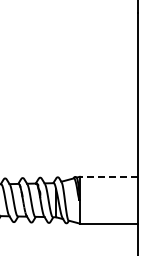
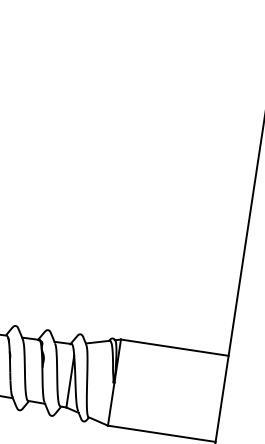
line: (108, 176) -> (174, 346), dashed -> solid

